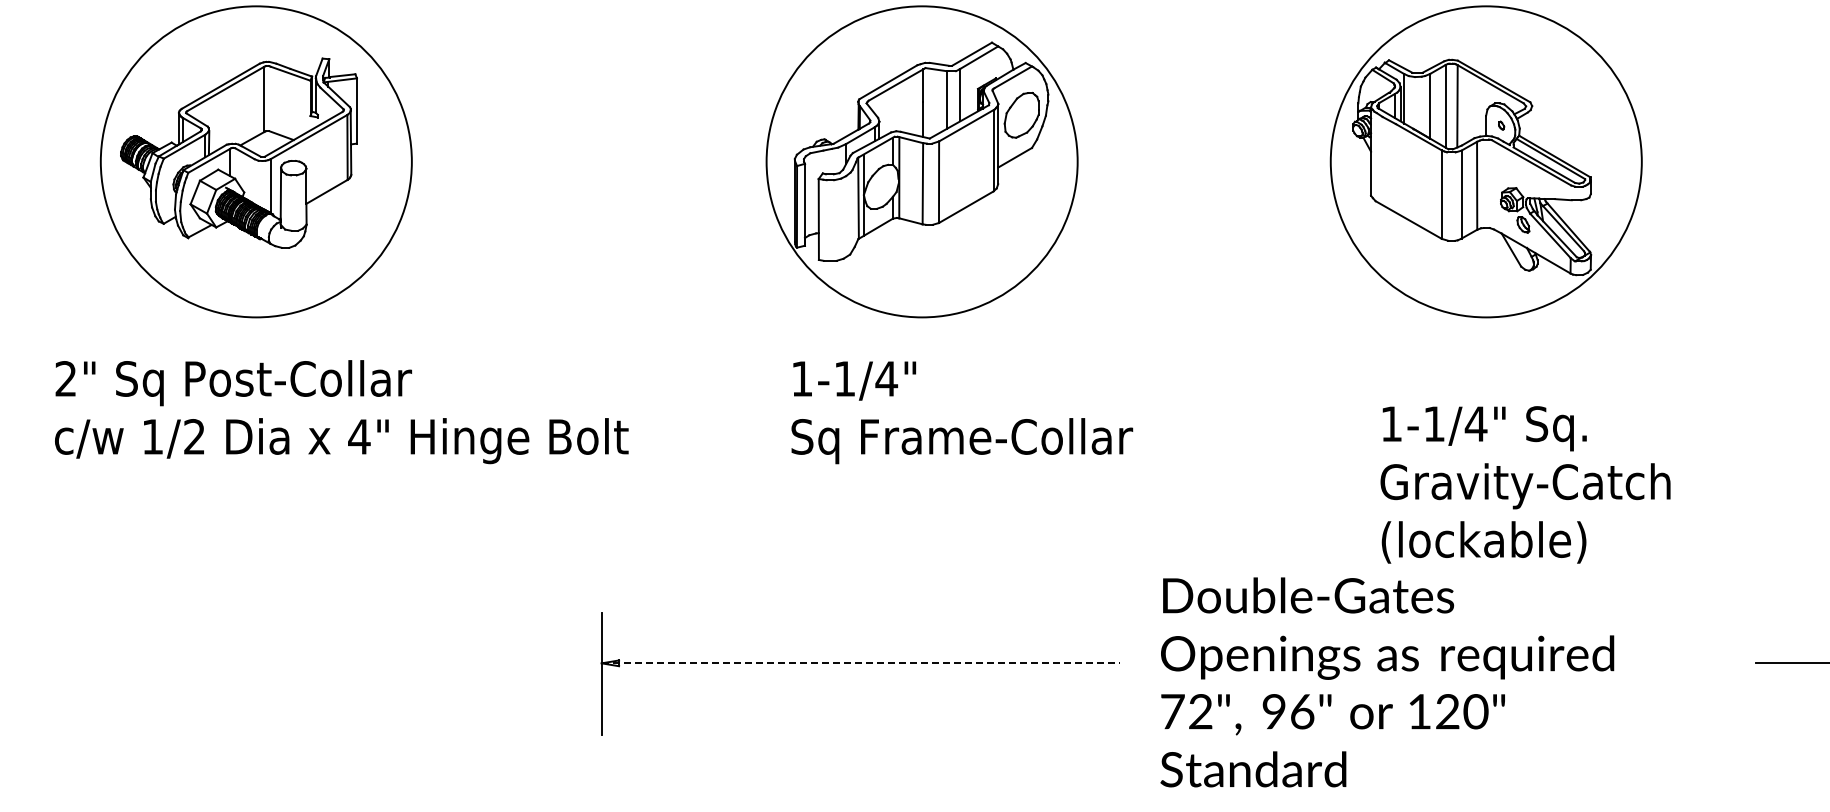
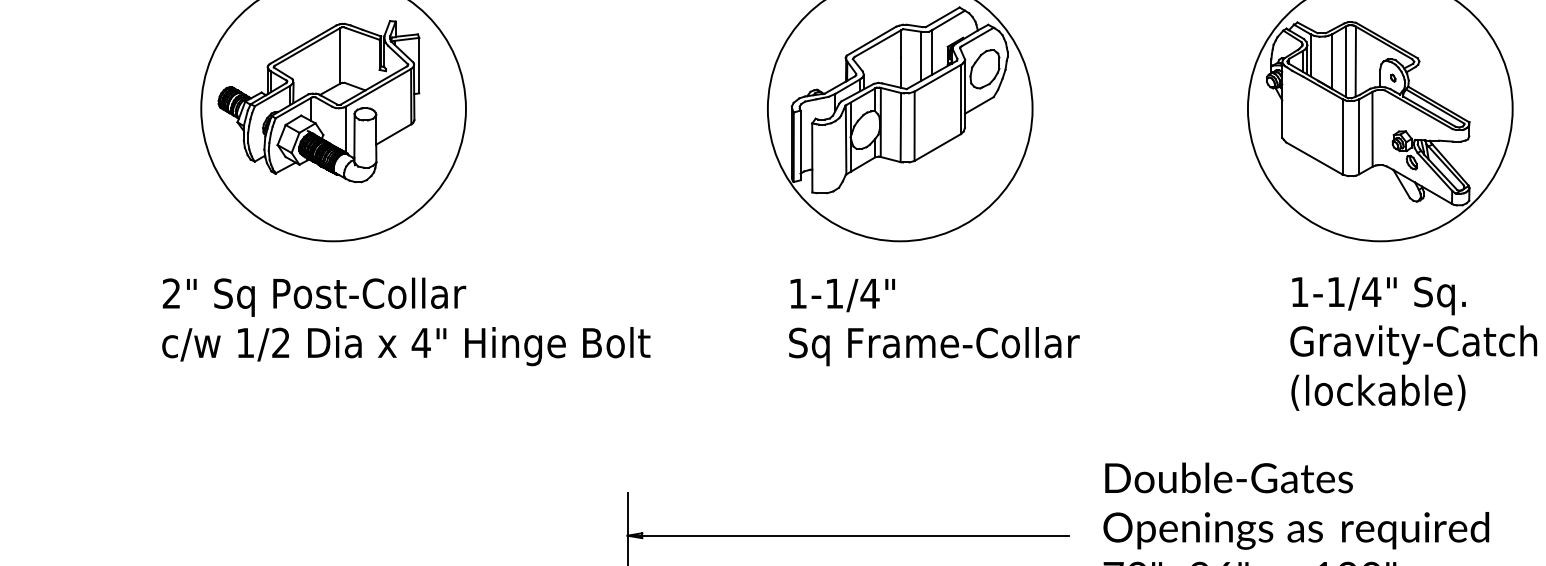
text: (1525, 484) -> (1413, 343), moved
line: (861, 663) -> (848, 535), dashed -> solid

